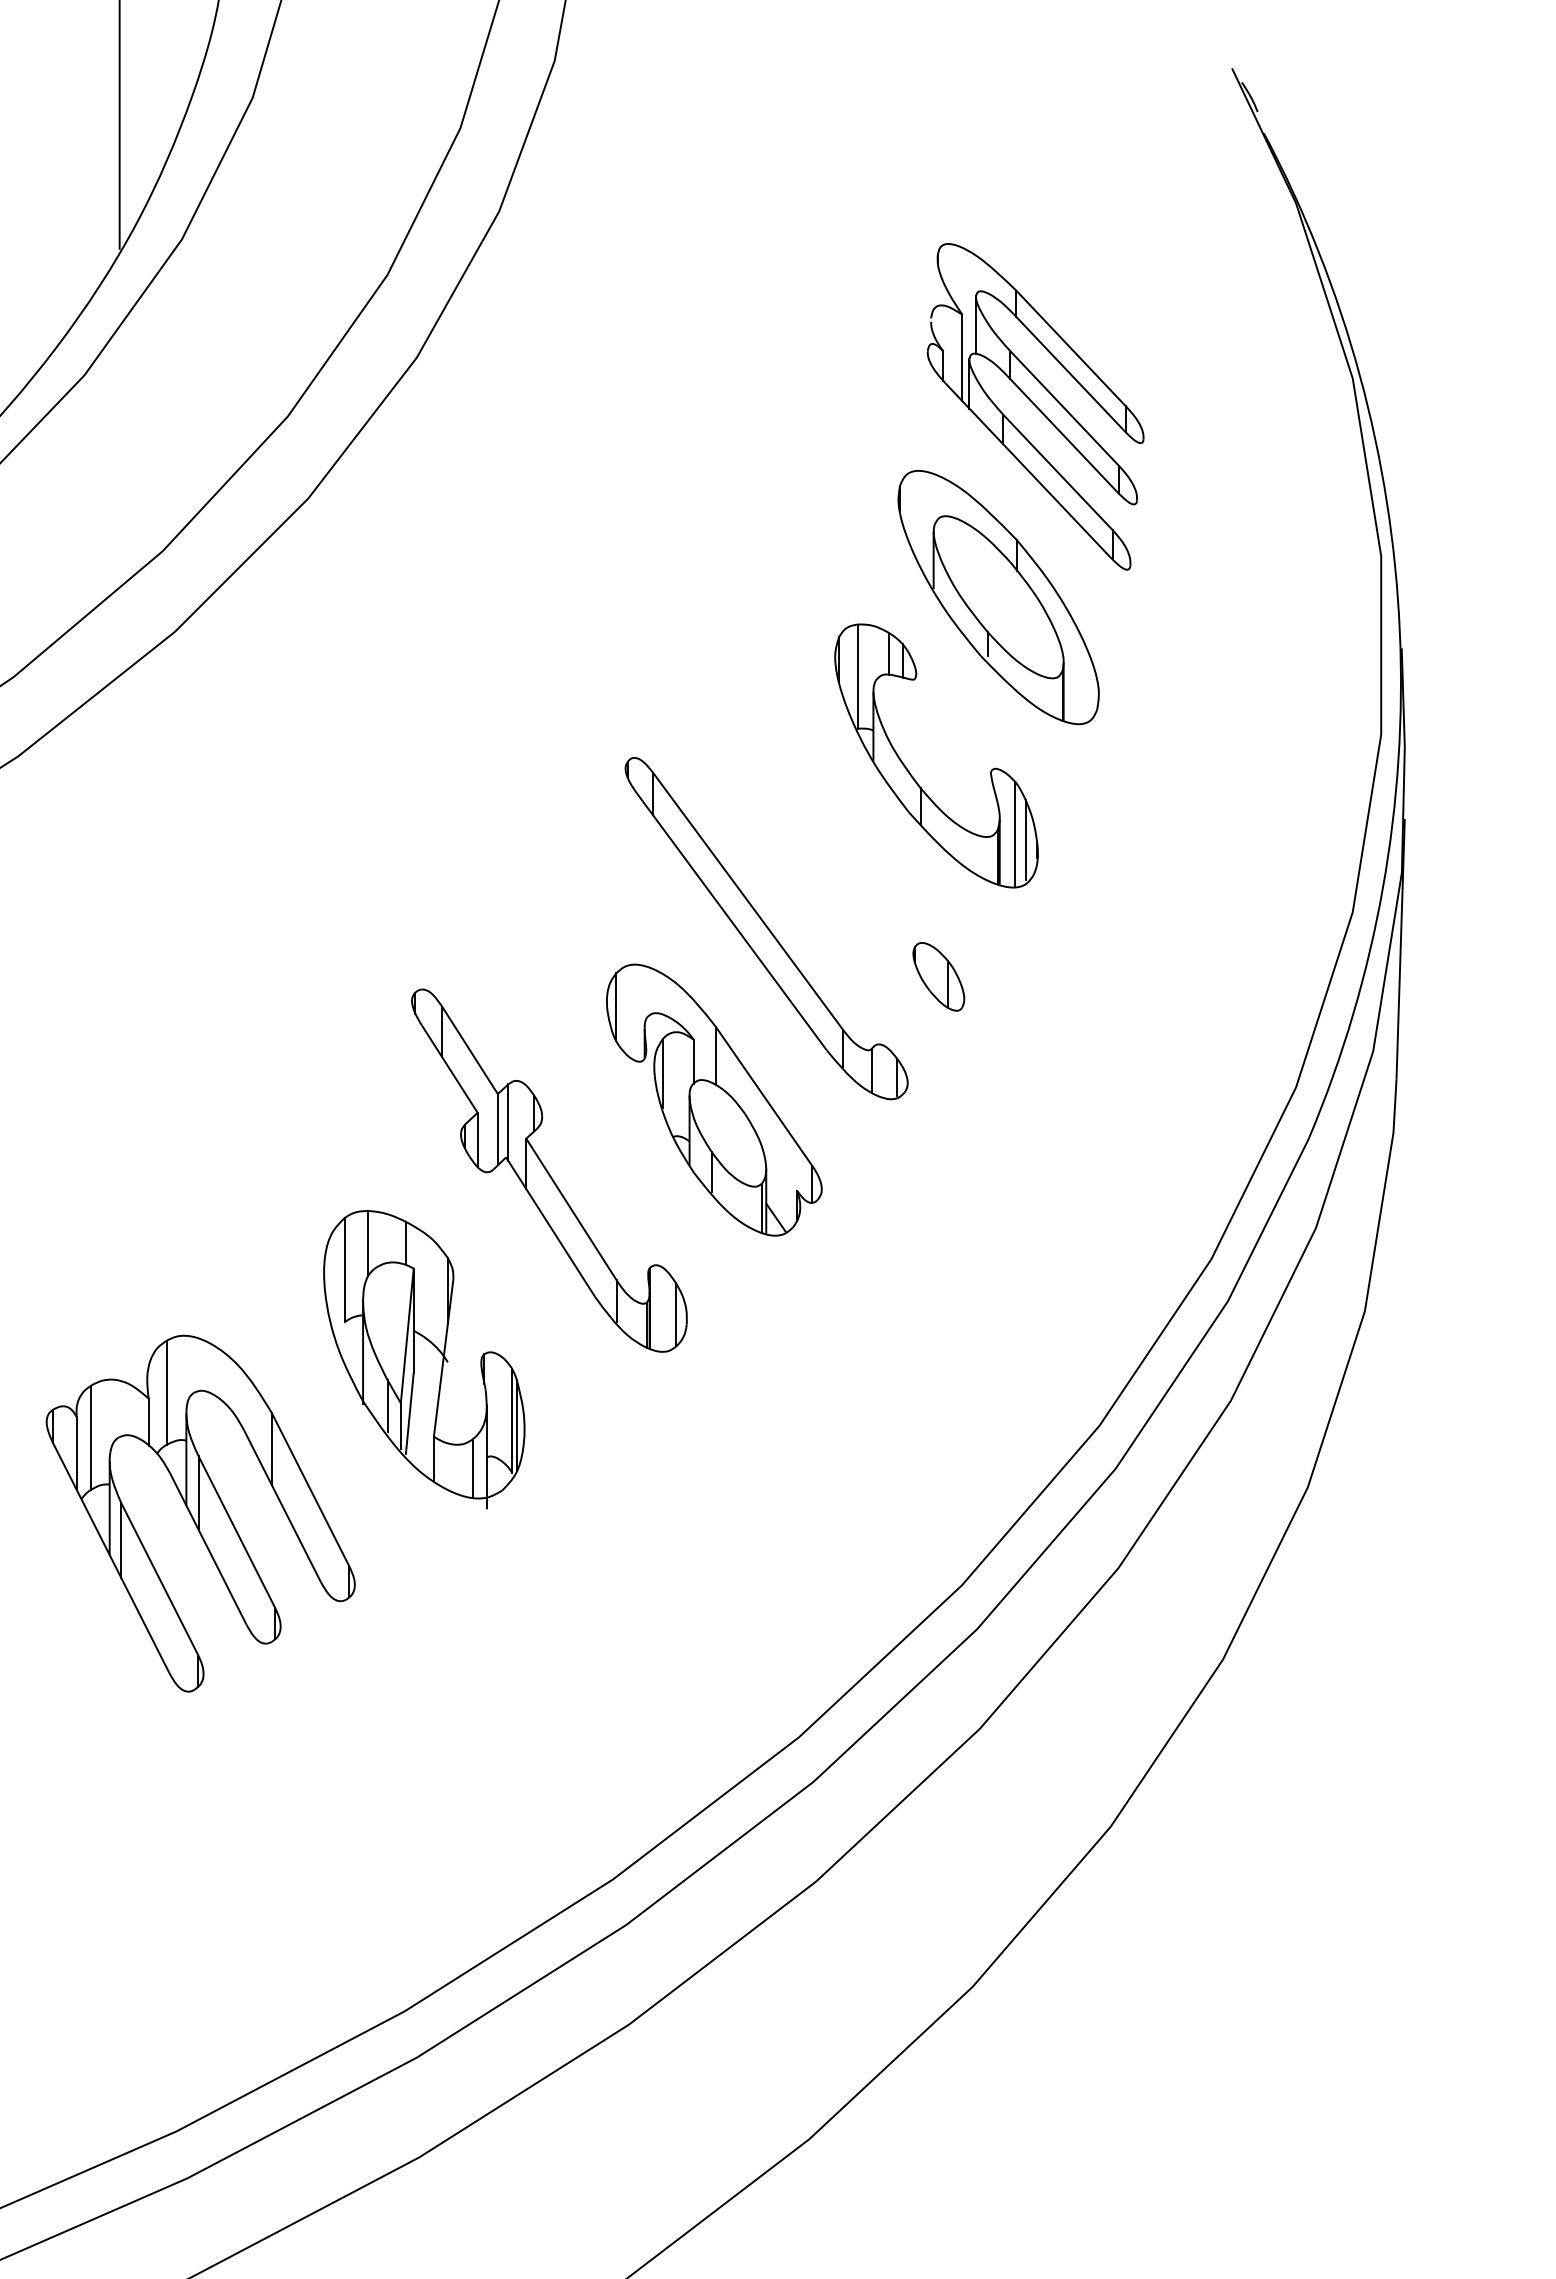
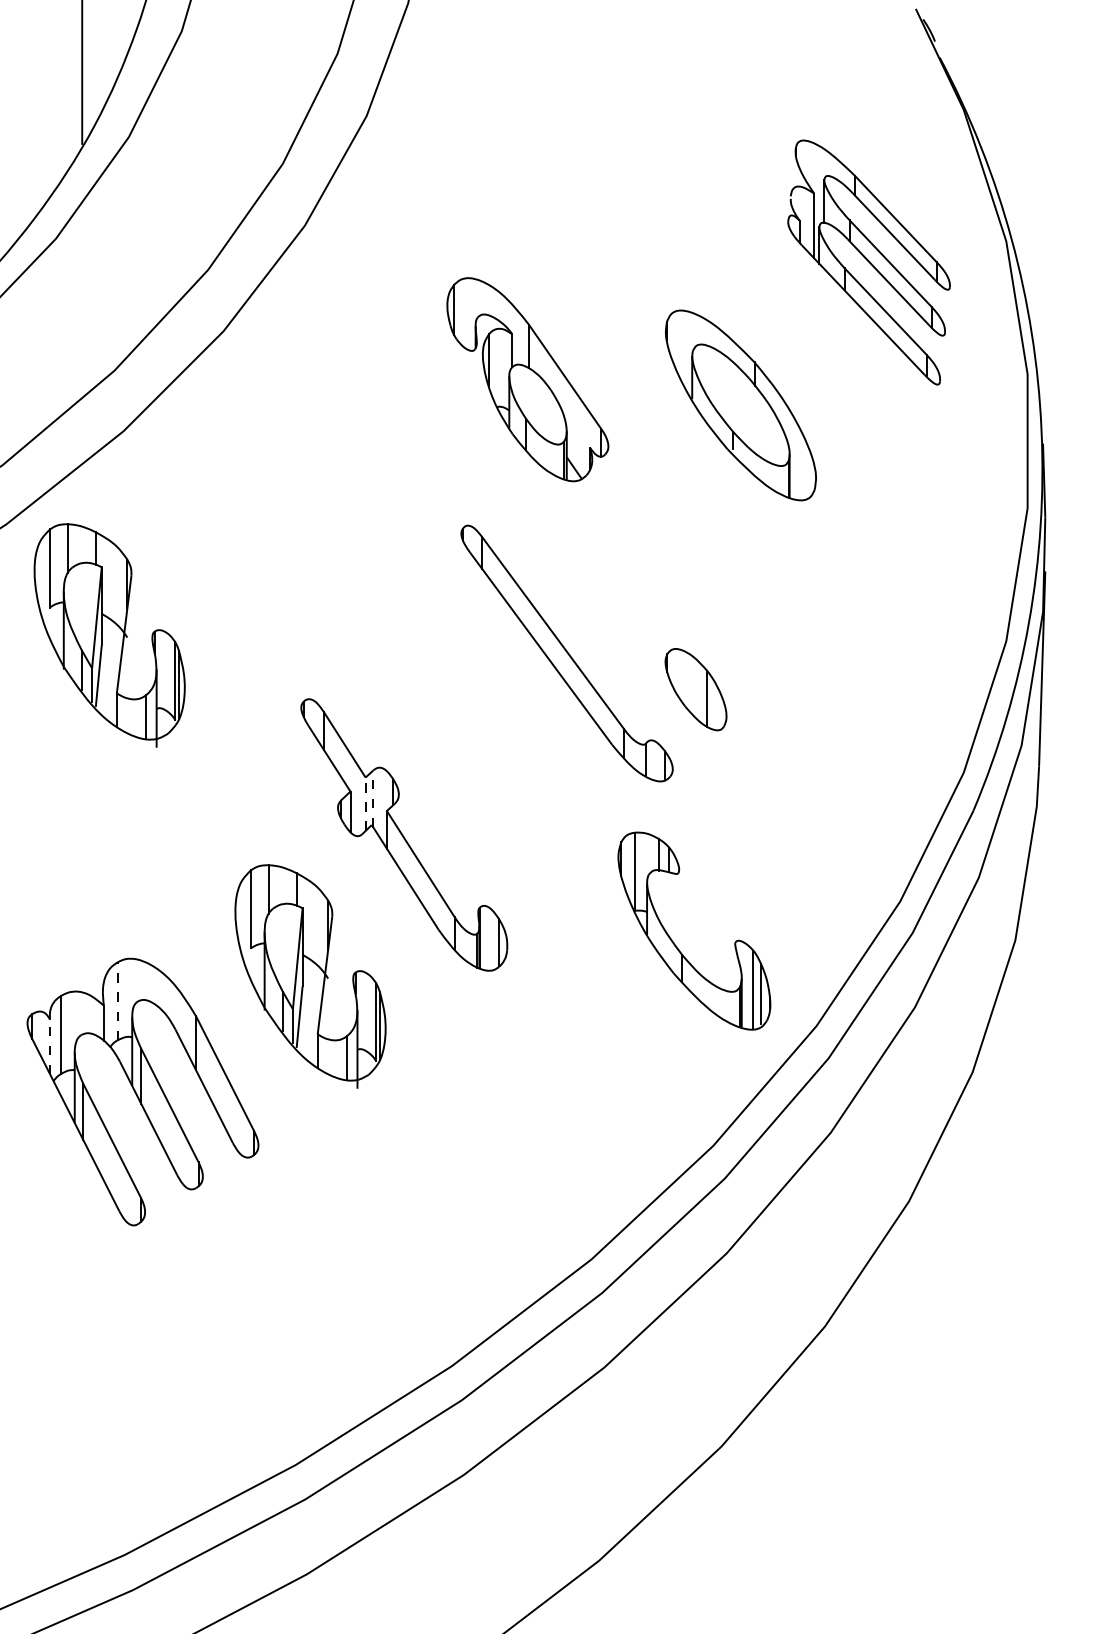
part: (1035, 406) -> (868, 262), moved
part: (910, 772) -> (674, 943), moved
part: (156, 904) -> (109, 635), added
part: (938, 976) -> (695, 689), size x1.6
part: (714, 1099) -> (527, 379), moved
line: (508, 1122) -> (373, 798), solid -> dashed
line: (497, 1129) -> (365, 804), solid -> dashed
line: (167, 1392) -> (118, 1001), solid -> dashed
line: (76, 1453) -> (49, 1046), solid -> dashed

